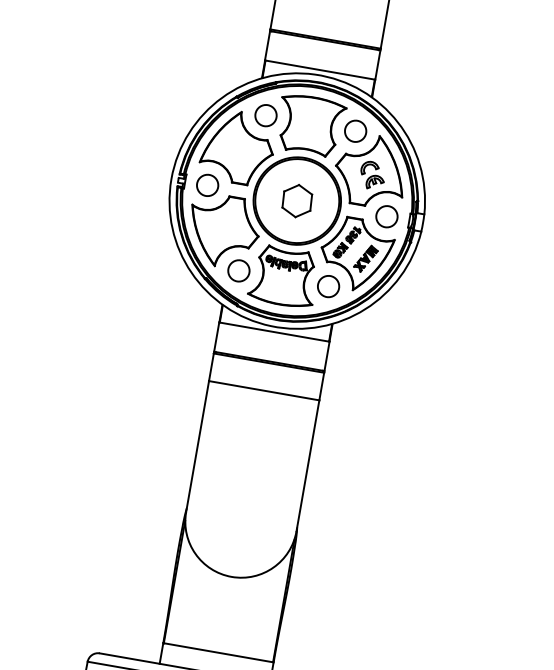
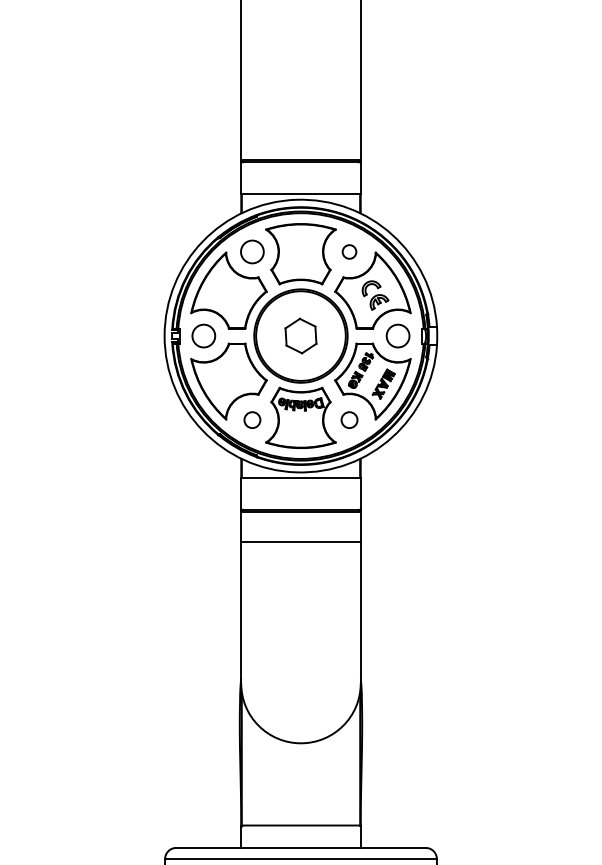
circle: (355, 130) -> (349, 251), size x0.6
circle: (239, 270) -> (252, 419), size x0.7
circle: (328, 285) -> (349, 419), size x0.7

